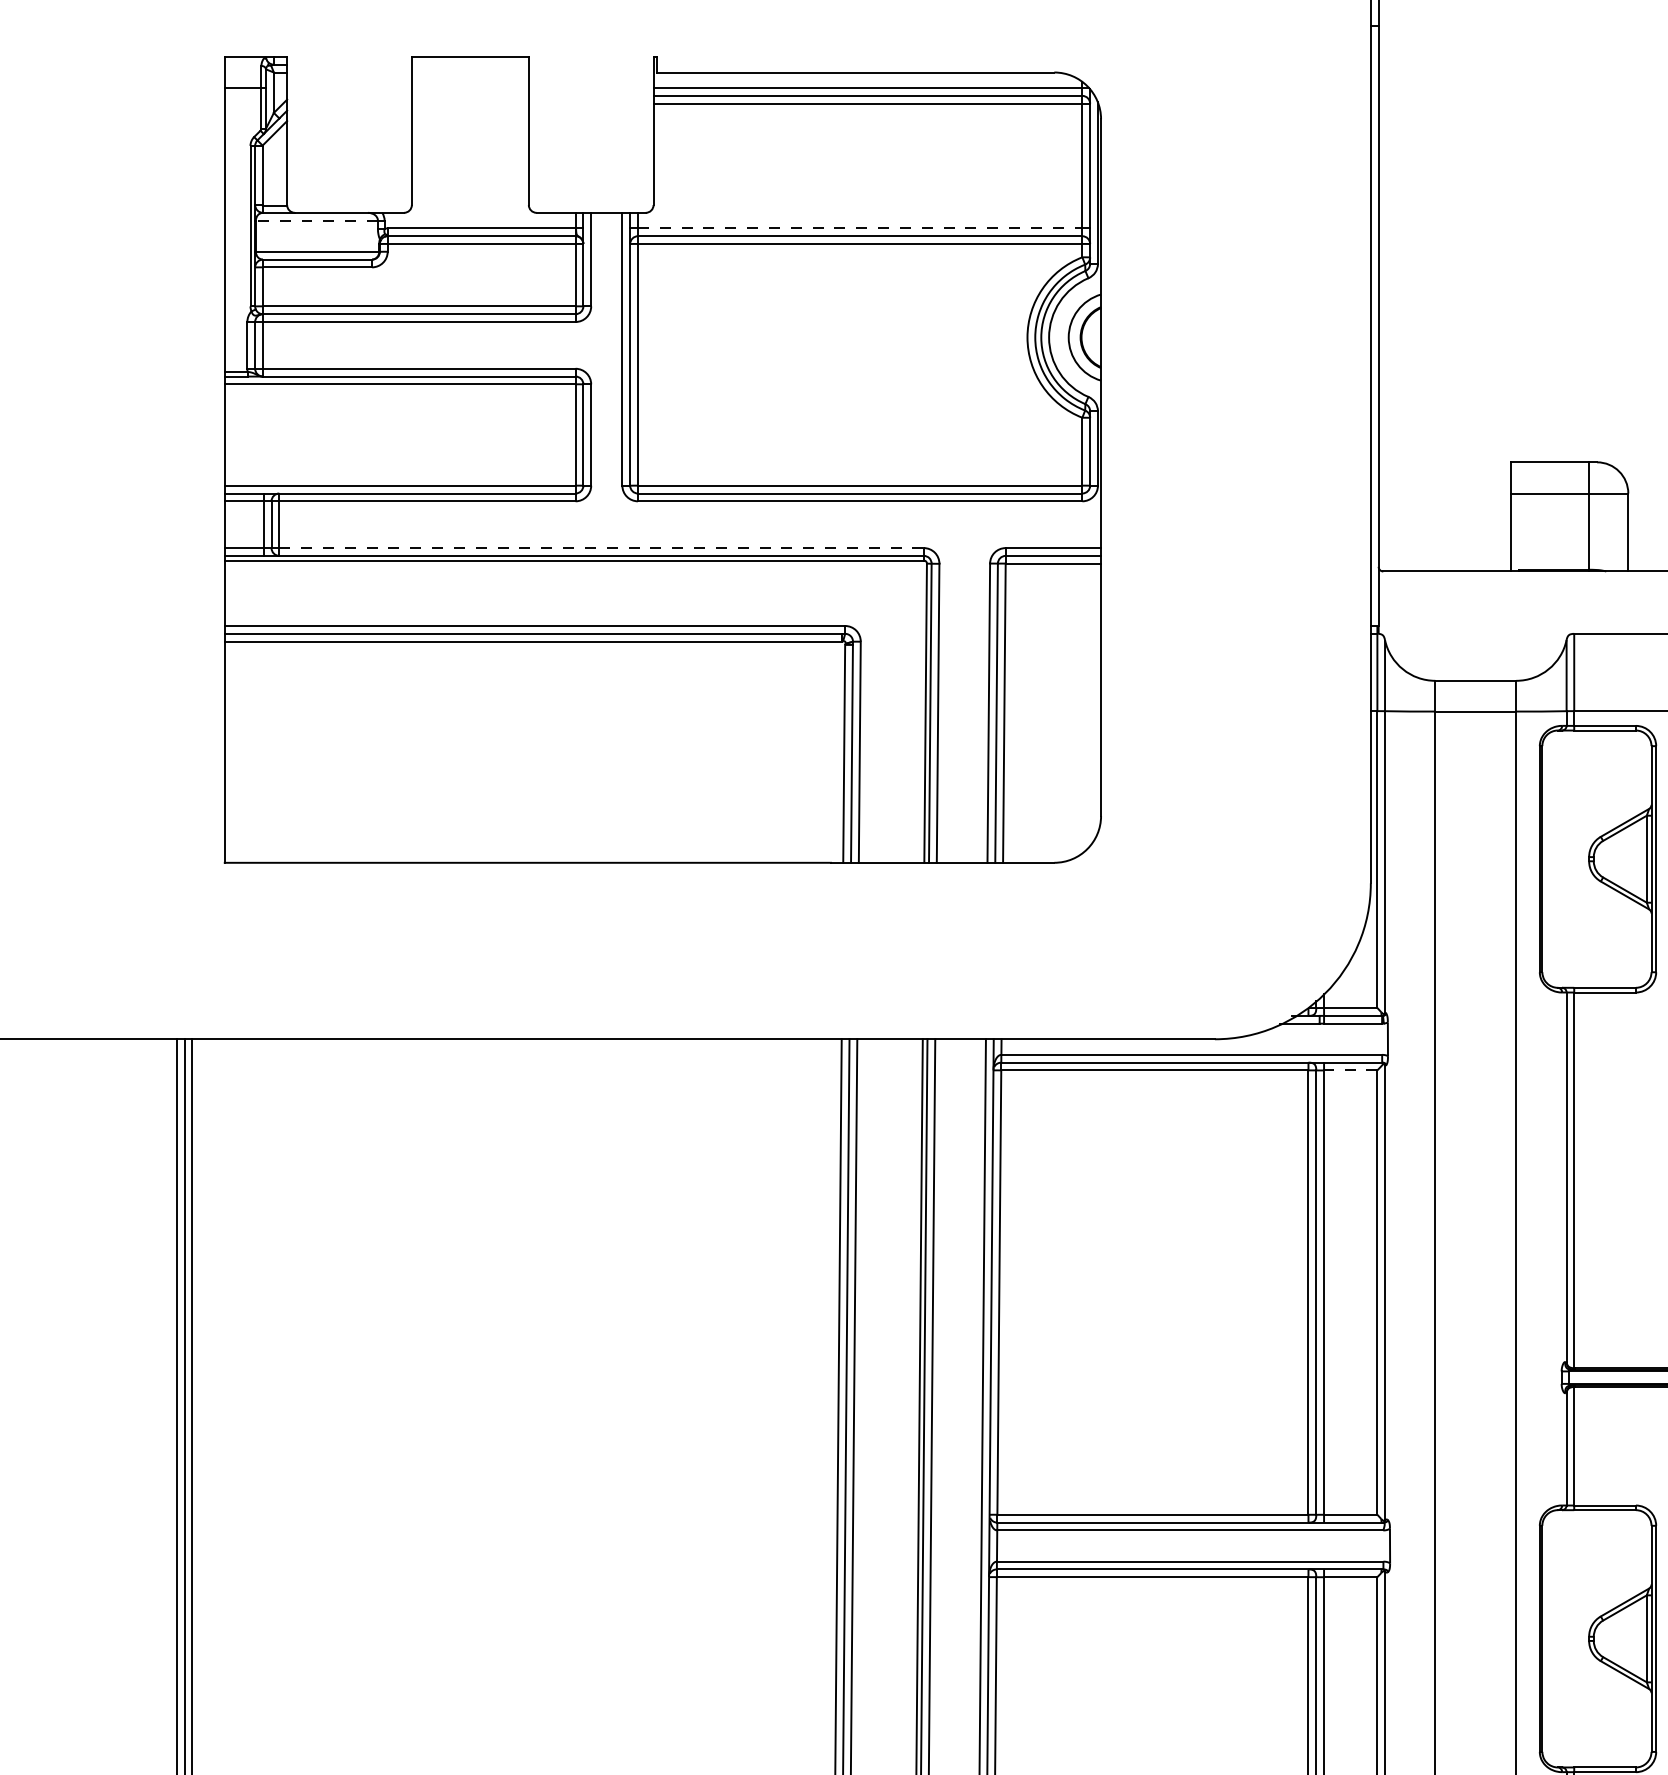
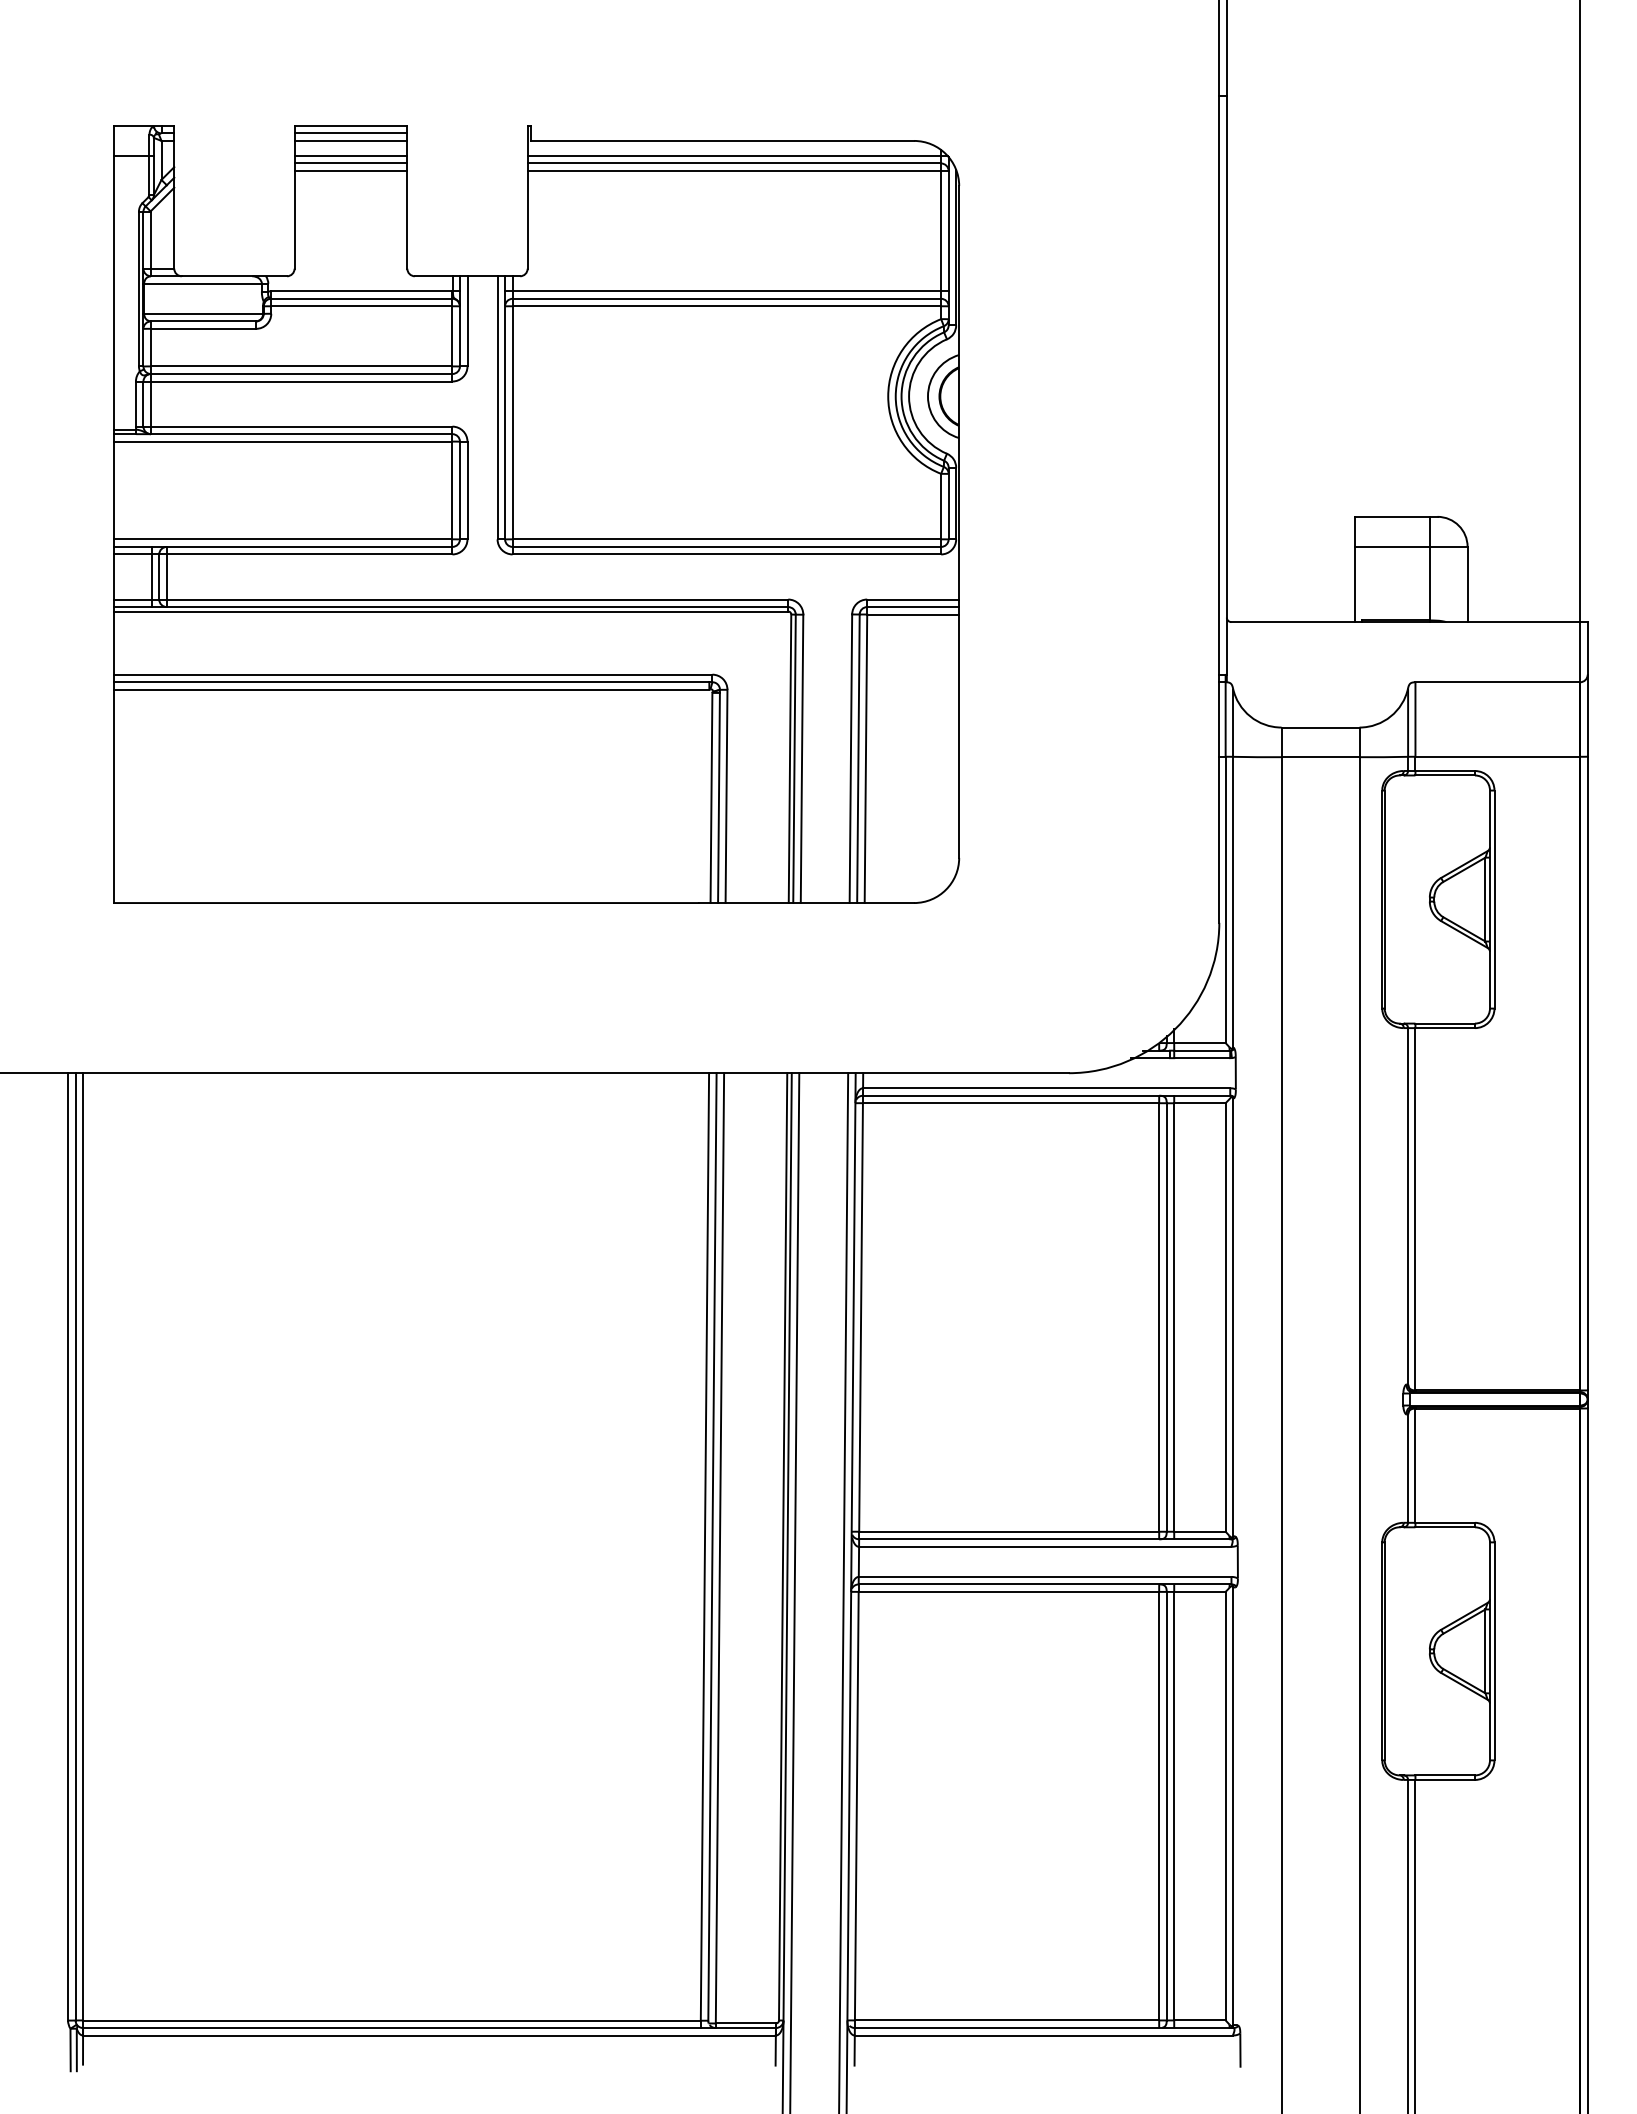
line: (469, 64) -> (350, 133), added
line: (469, 72) -> (350, 140), added
line: (469, 87) -> (350, 155), added
line: (469, 95) -> (350, 163), added
line: (469, 103) -> (350, 170), added
line: (317, 220) -> (203, 283), dashed -> solid
line: (860, 228) -> (727, 291), dashed -> solid
line: (601, 548) -> (477, 599), dashed -> solid
line: (1350, 1070) -> (1199, 1103), dashed -> solid

